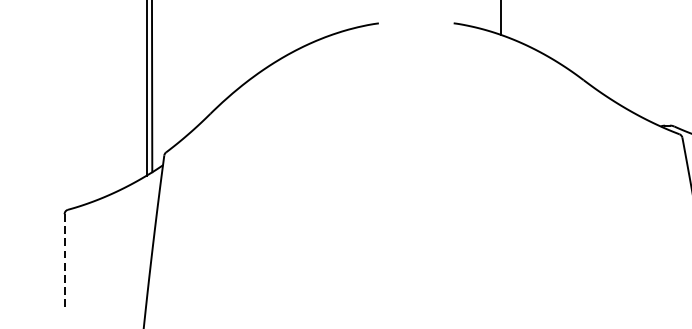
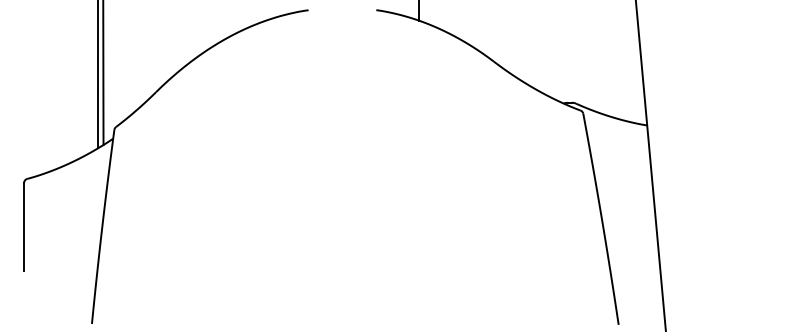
line: (64, 263) -> (24, 227), dashed -> solid

